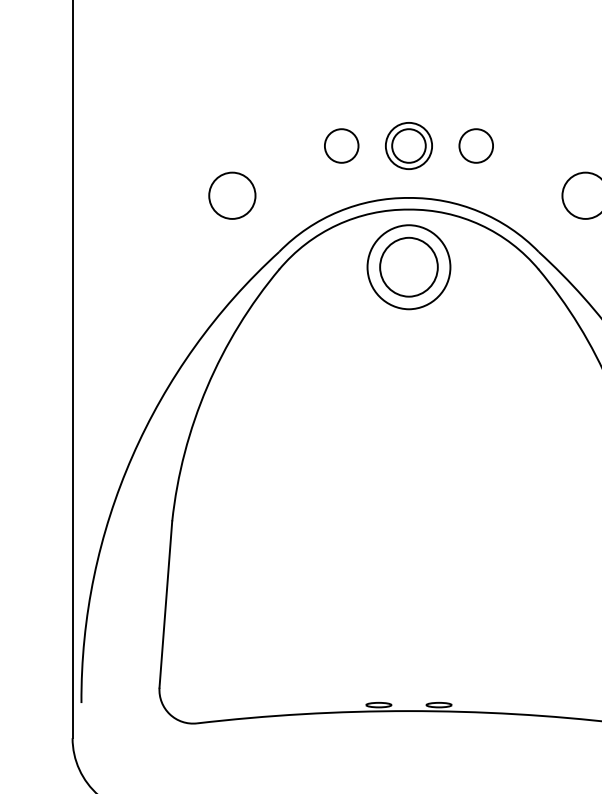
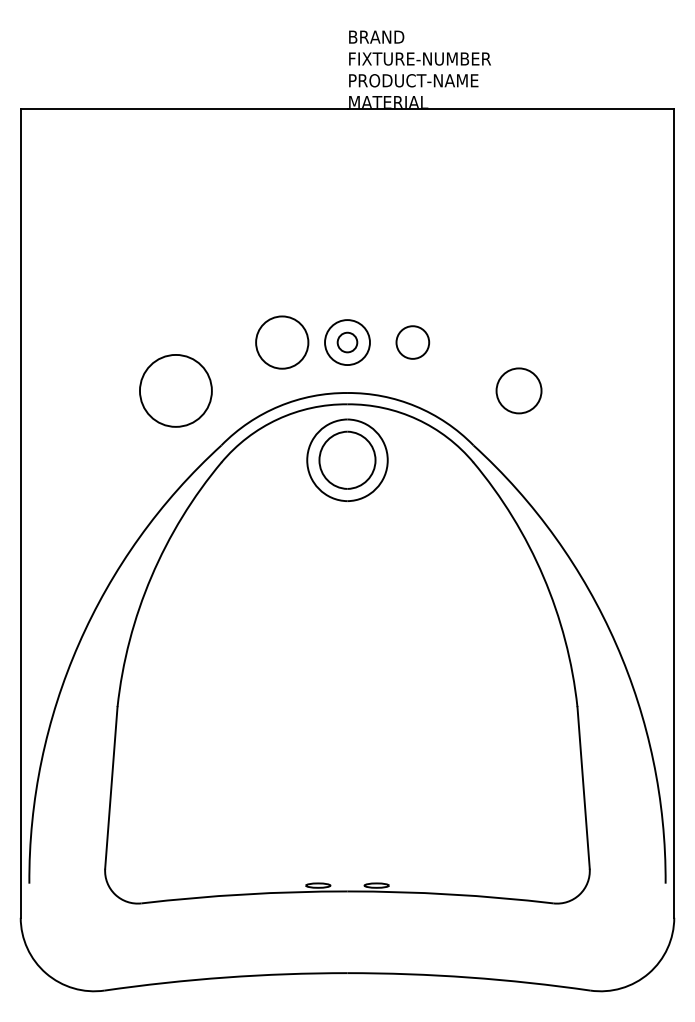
circle: (341, 145) -> (281, 342), size x1.6
circle: (408, 145) -> (347, 342), size x0.6
circle: (231, 195) -> (175, 390), size x1.6

